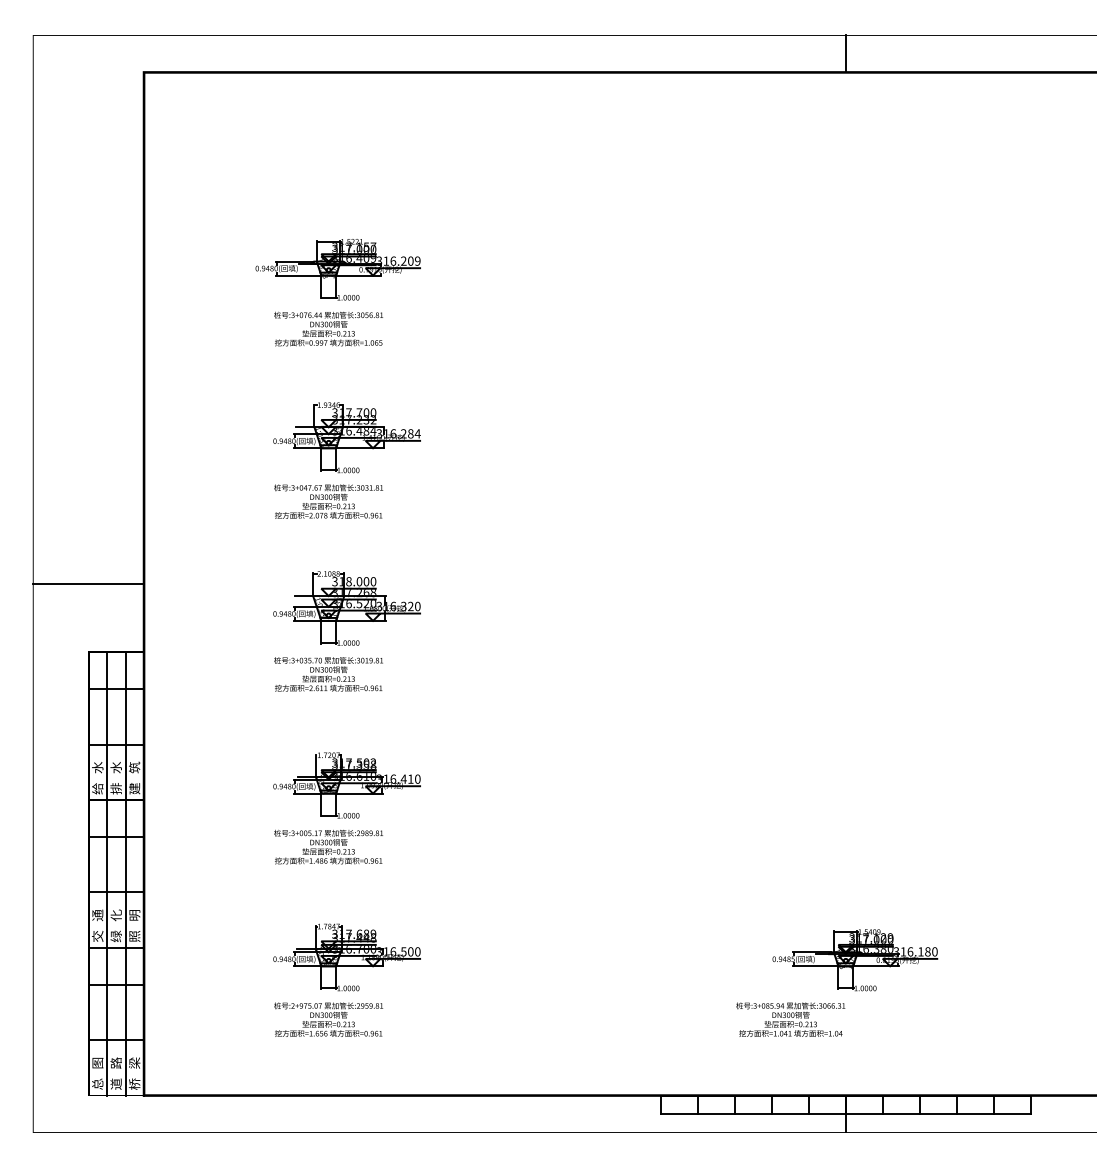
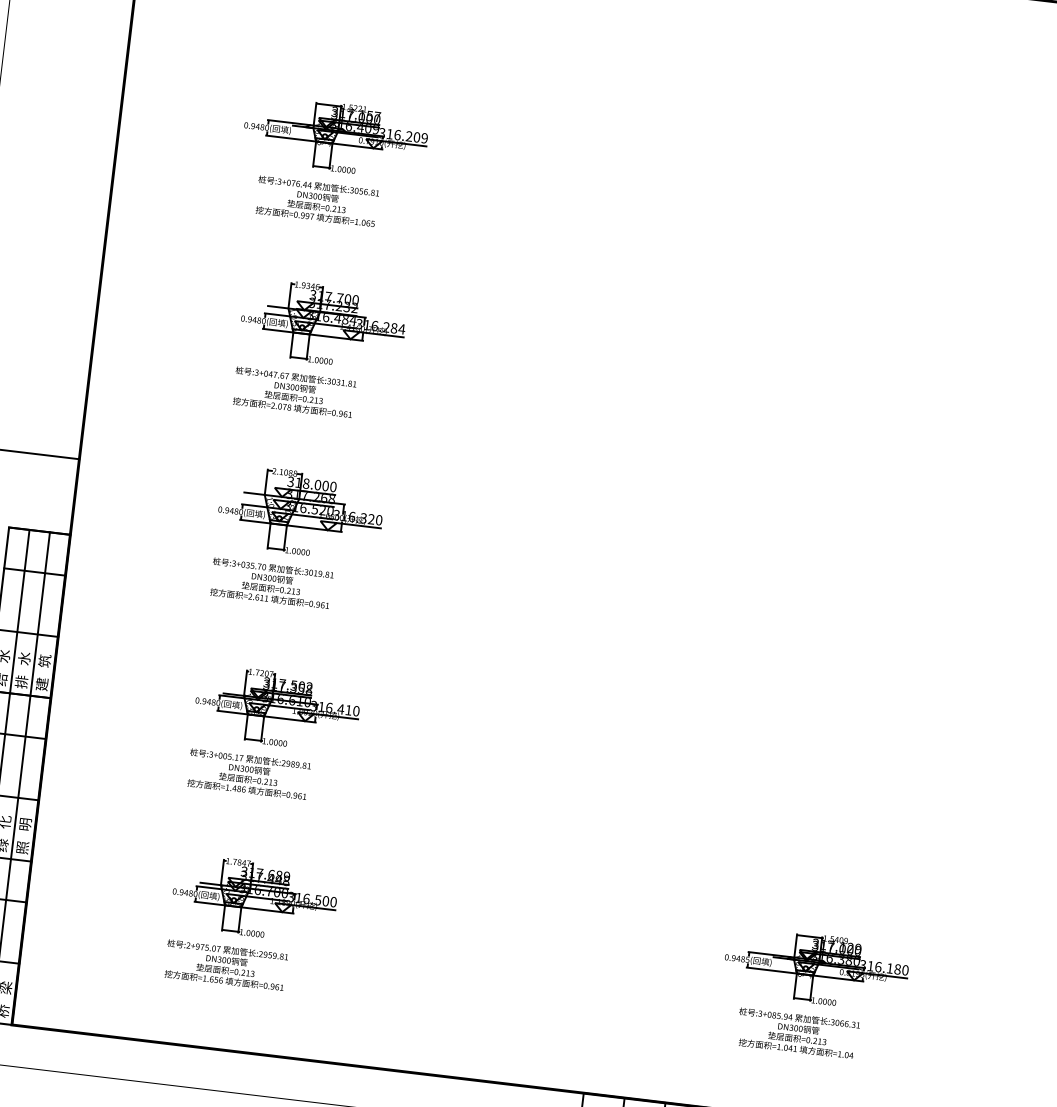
text: (790, 1019) -> (797, 1033), moved

